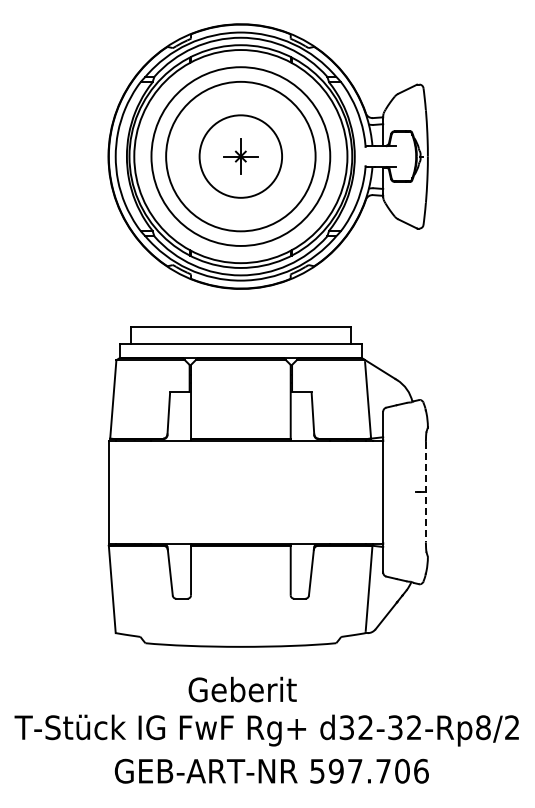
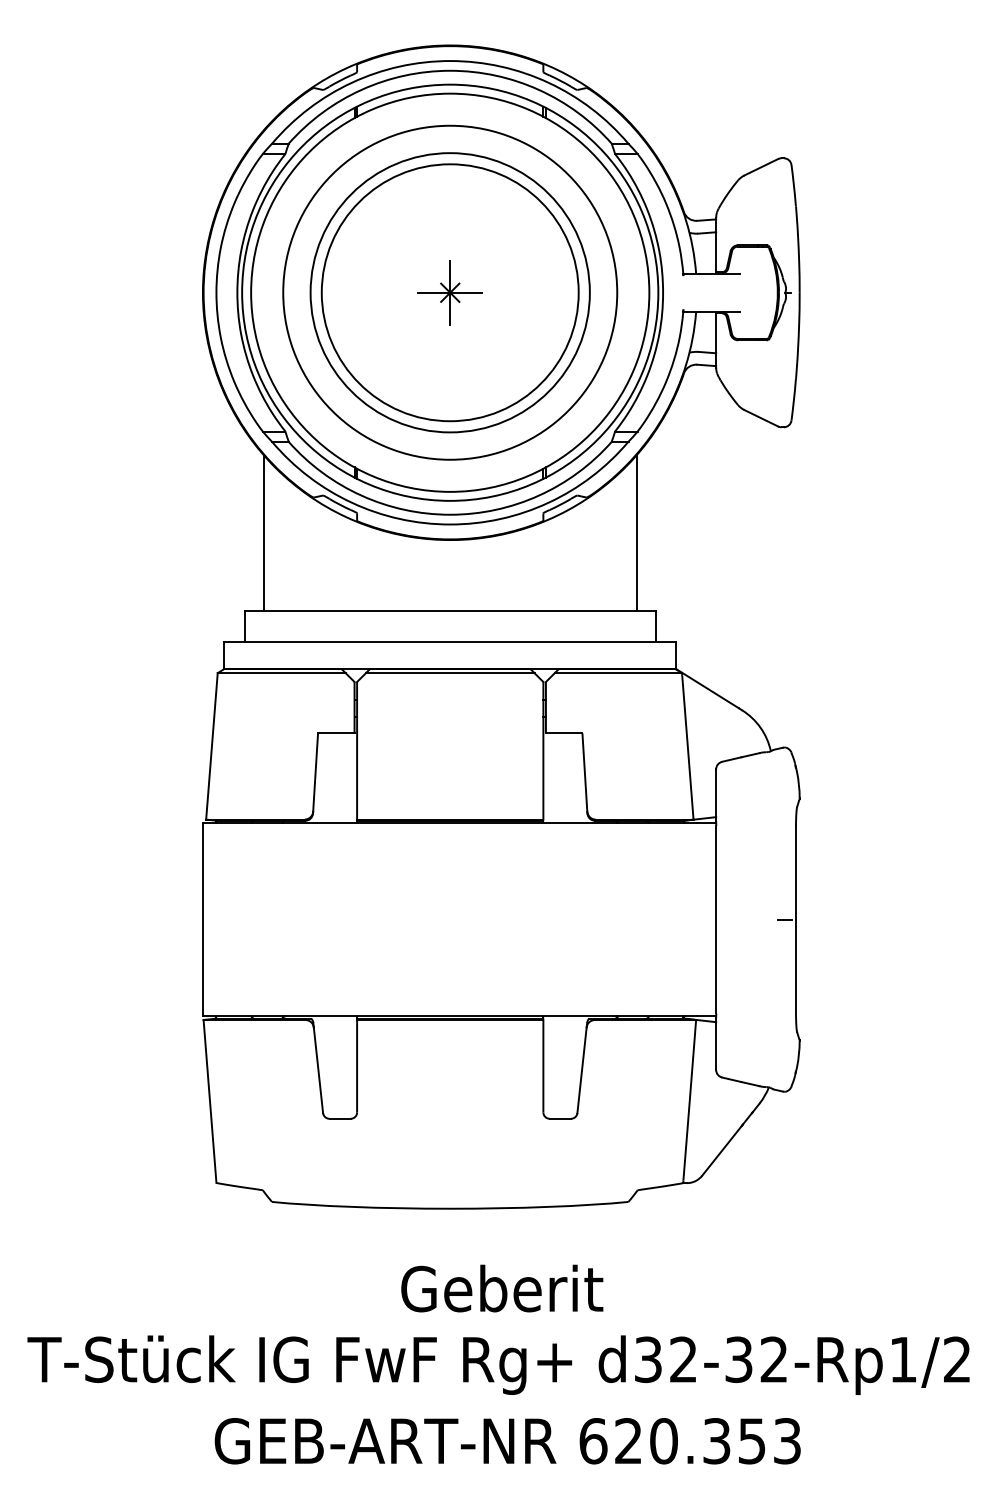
circle: (240, 156) -> (449, 292), size x1.67
line: (141, 285) -> (264, 533), added
line: (340, 285) -> (636, 533), added
line: (425, 492) -> (795, 920), dashed -> solid
text: (242, 689) -> (501, 1288), moved
text: (483, 727) -> (903, 1359), d32-32-Rp8/2 -> d32-32-Rp1/2
text: (369, 770) -> (690, 1439), 597.706 -> 620.353

